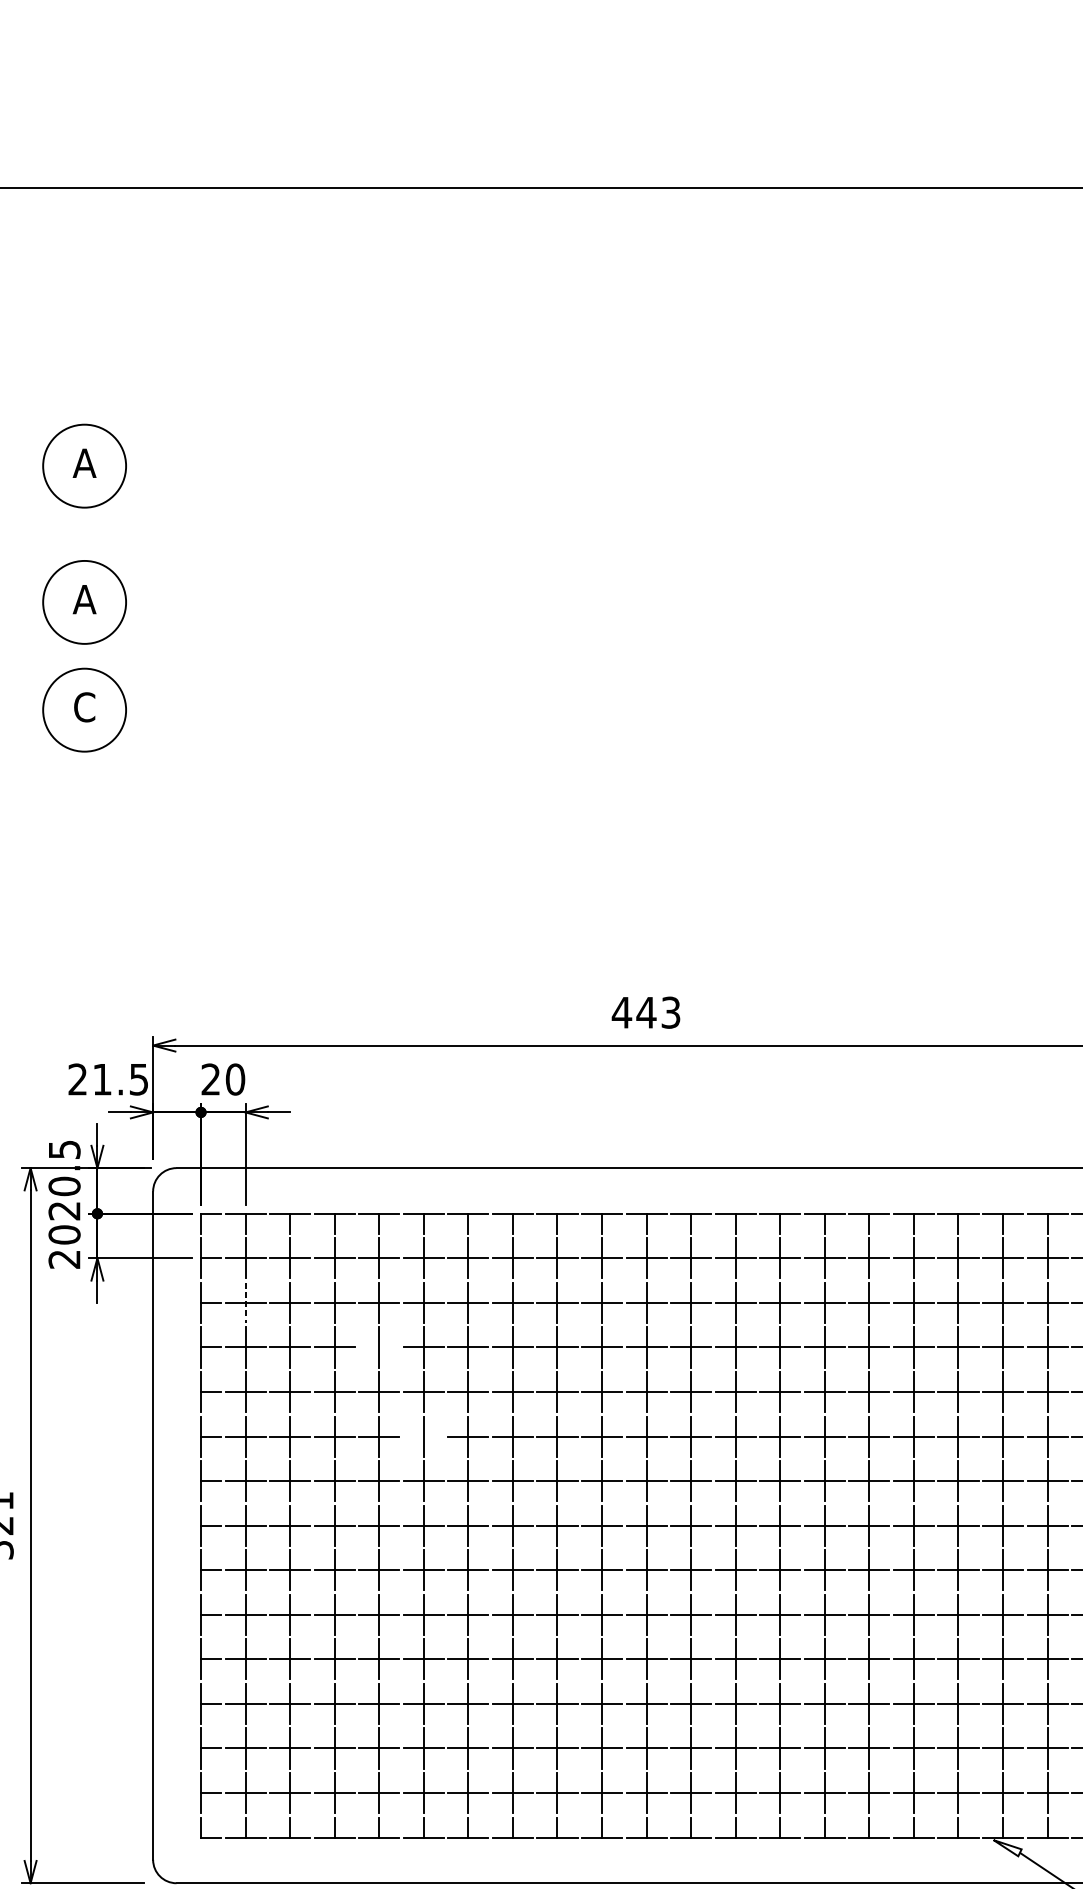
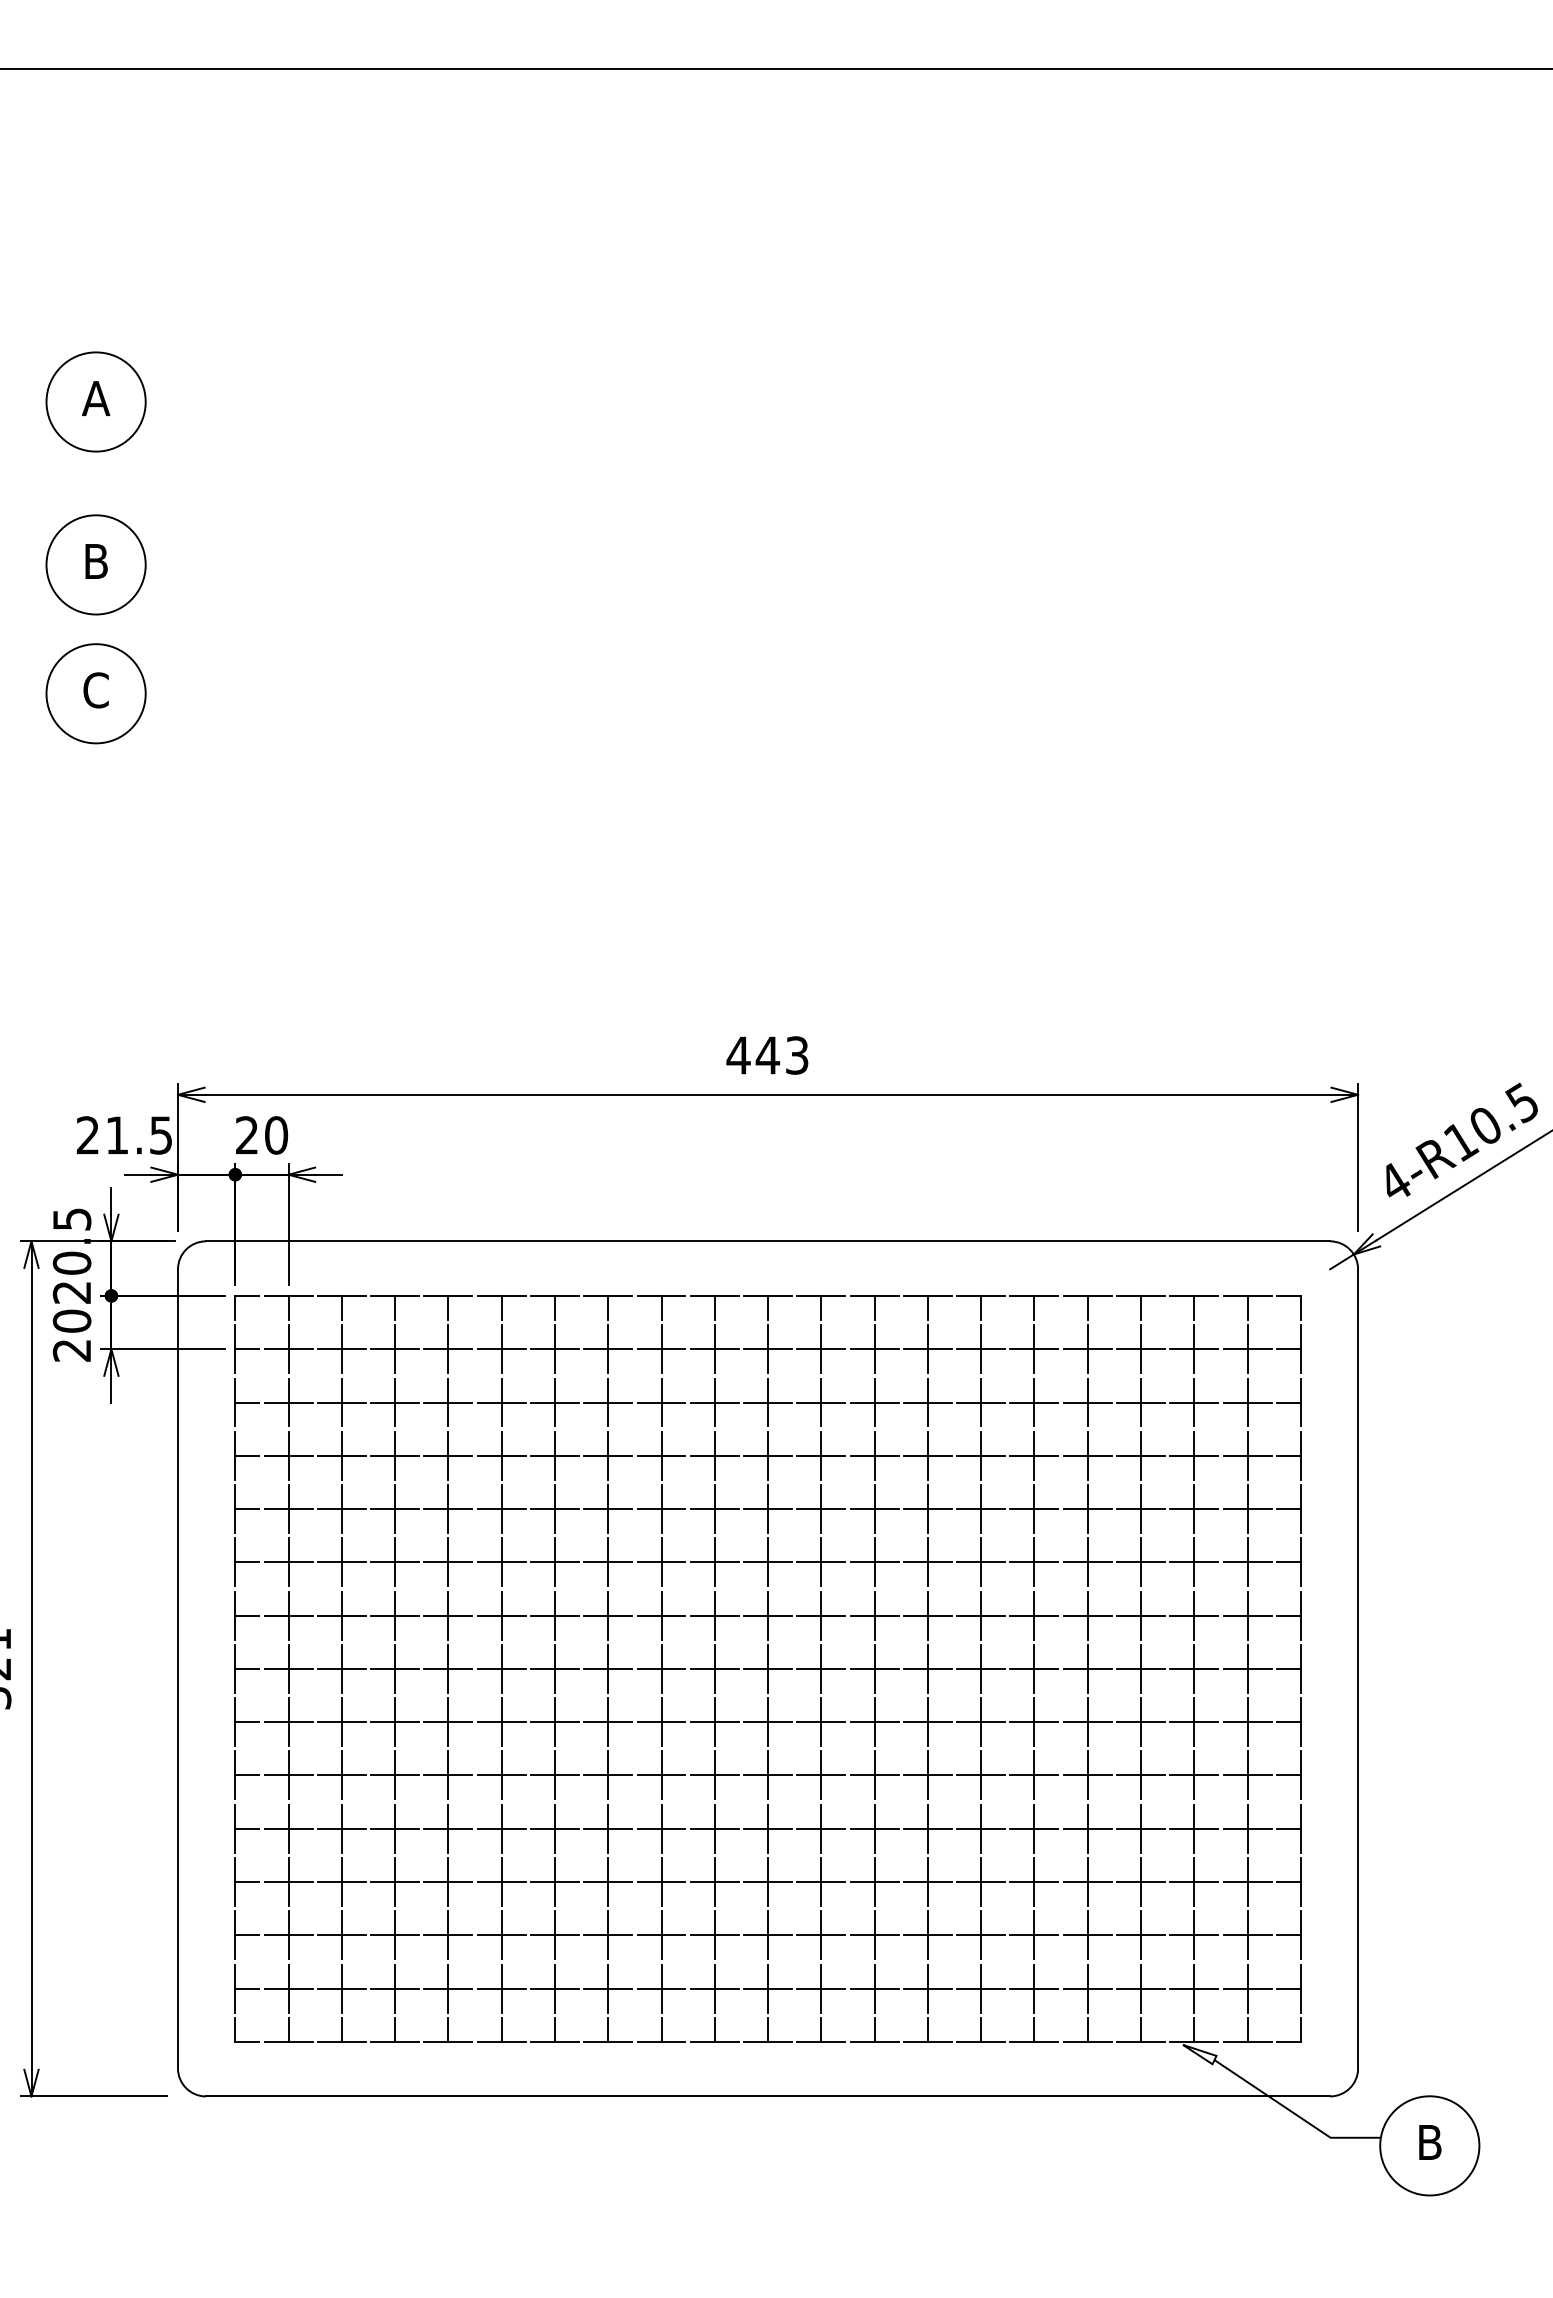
text: (84, 599) -> (95, 561), A -> B
line: (245, 1302) -> (288, 1402), dashed -> solid
line: (379, 1347) -> (448, 1455), added
line: (423, 1436) -> (501, 1562), added

